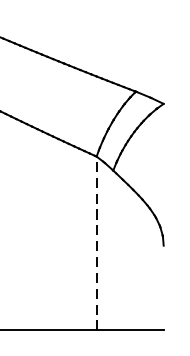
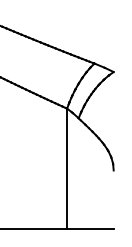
line: (97, 242) -> (67, 168), dashed -> solid

